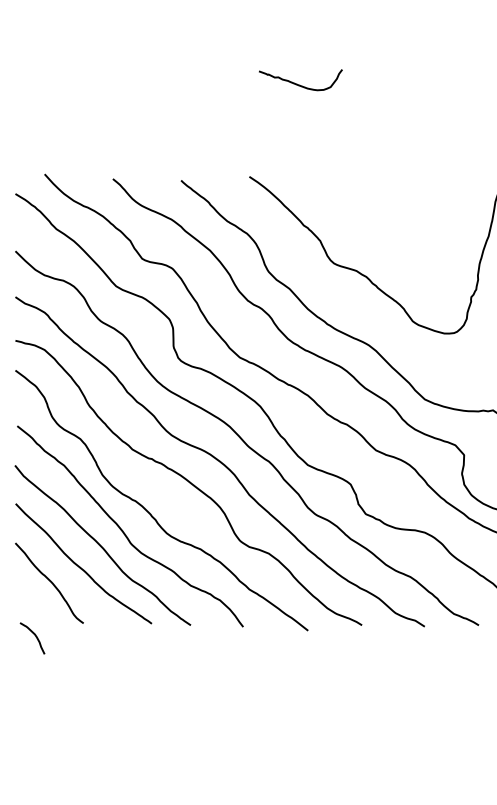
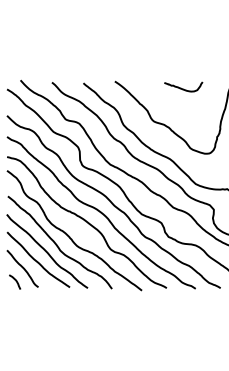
curve: (300, 83) -> (183, 88), moved
curve: (33, 636) -> (15, 281), moved

